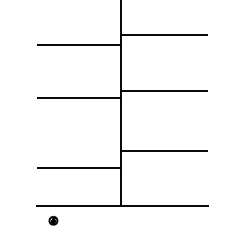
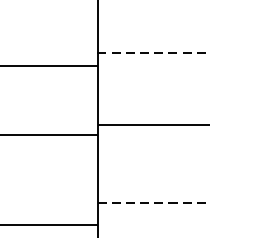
line: (164, 35) -> (153, 53), solid -> dashed
line: (164, 150) -> (153, 202), solid -> dashed

